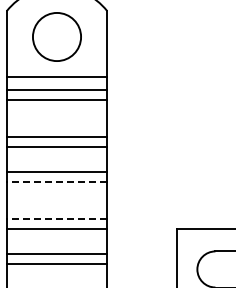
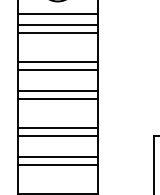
line: (56, 182) -> (57, 98), dashed -> solid
line: (56, 218) -> (57, 127), dashed -> solid

